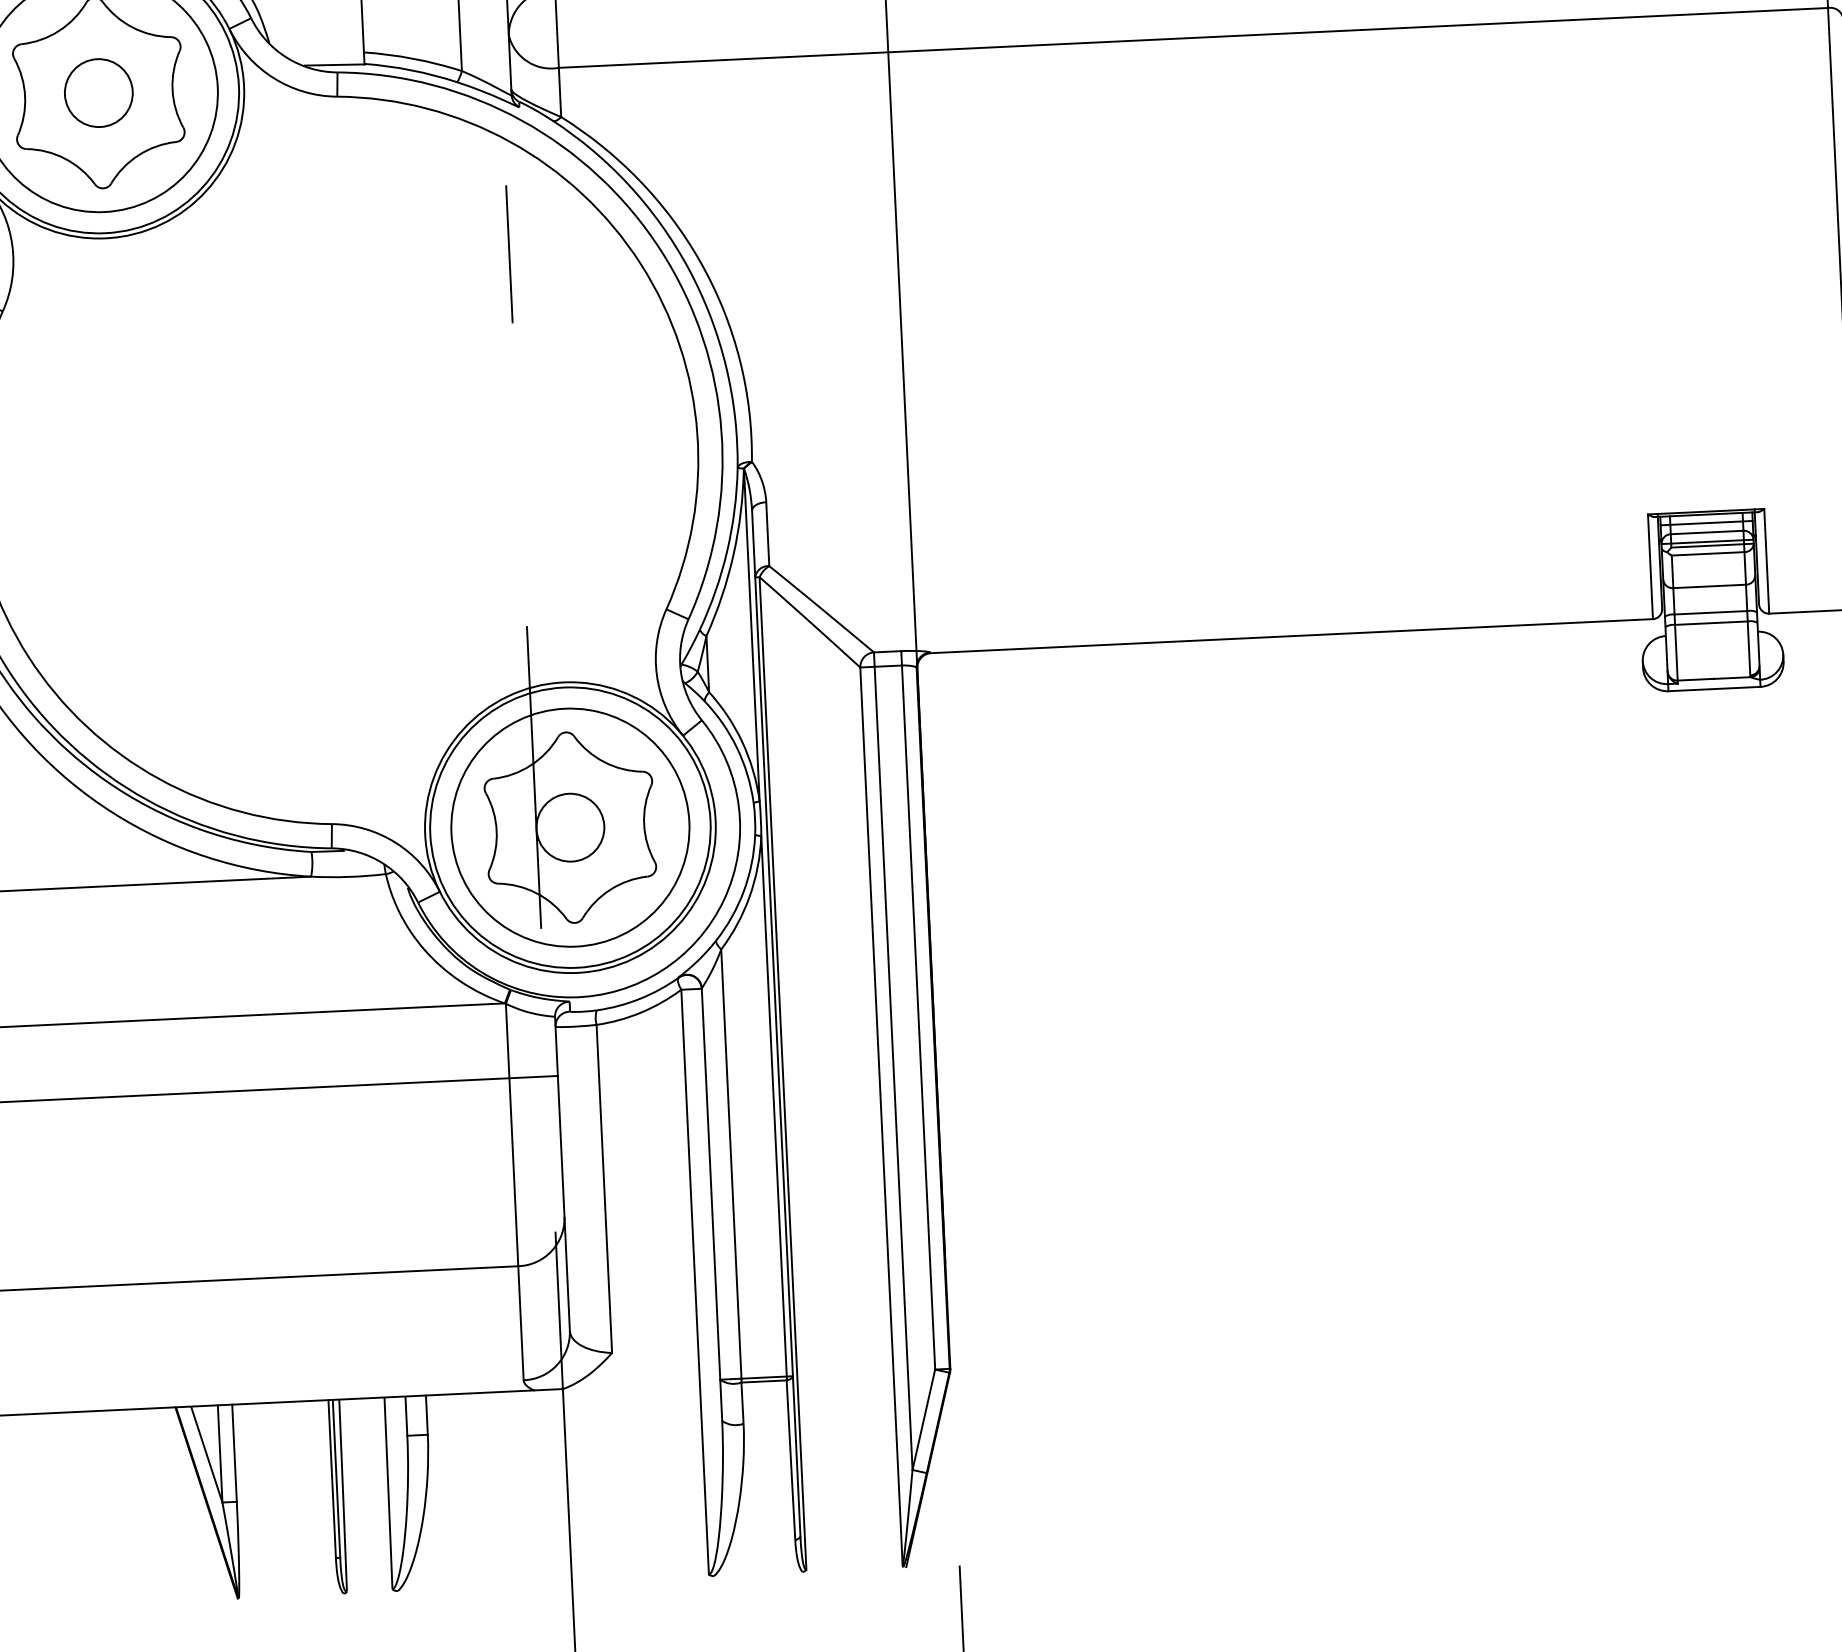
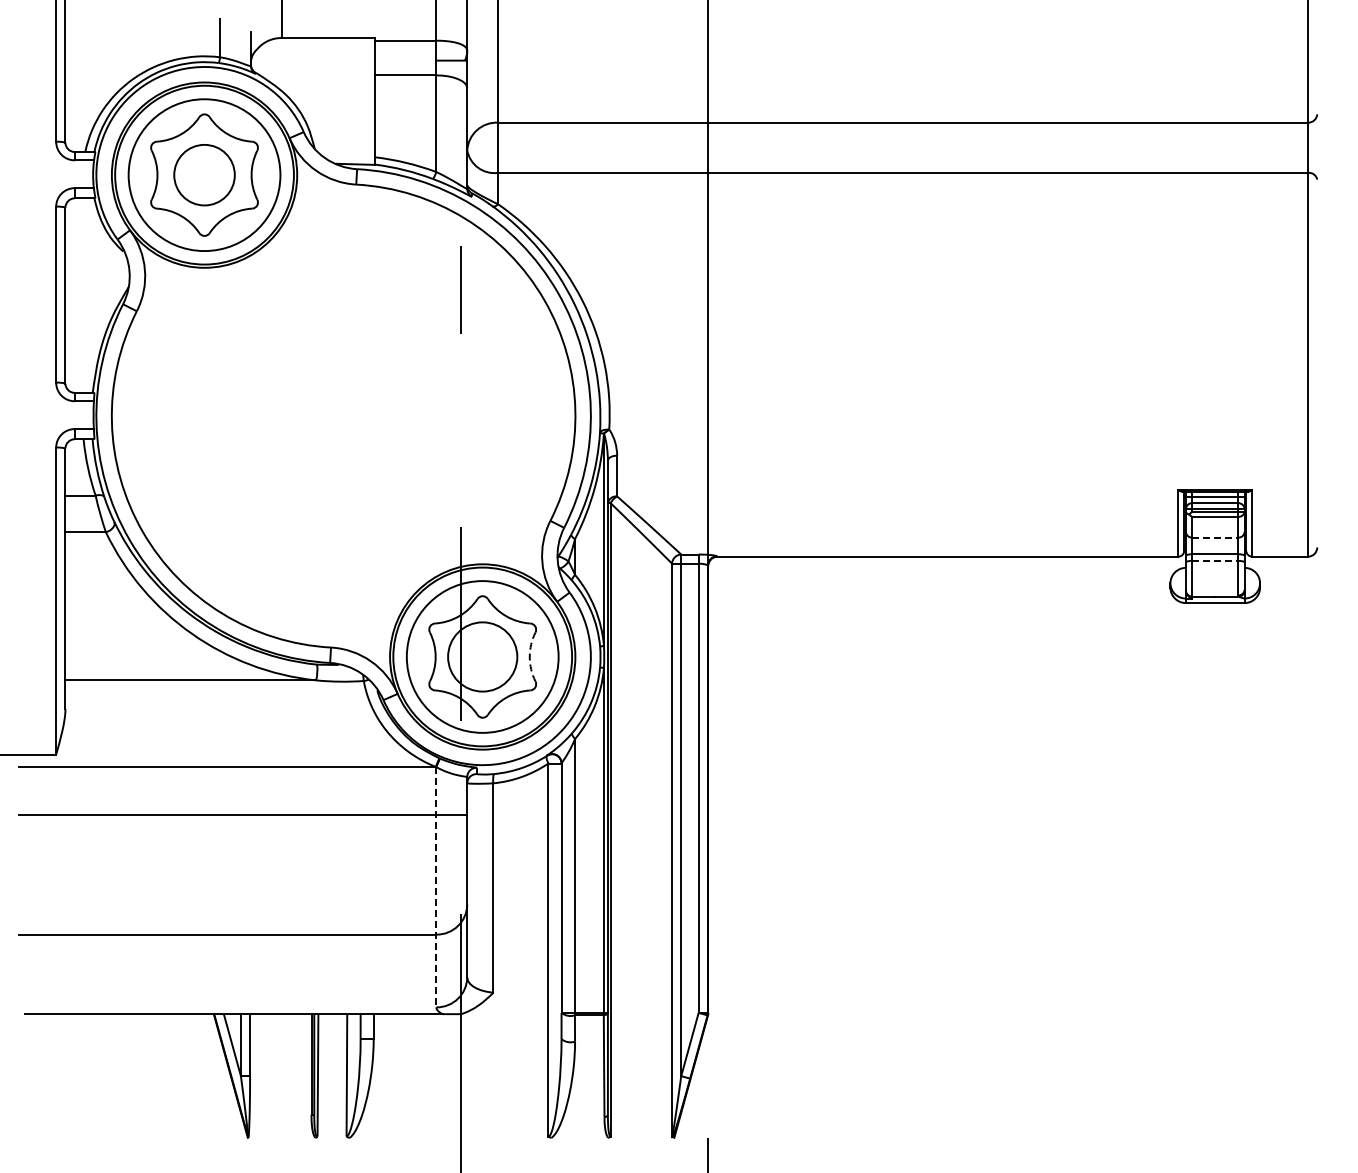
circle: (98, 92) -> (204, 174), size x1.4
line: (1710, 586) -> (1215, 537), solid -> dashed
line: (1711, 623) -> (1215, 561), solid -> dashed
arc: (643, 823) -> (529, 656), solid -> dashed
circle: (570, 826) -> (482, 656), size x1.6
line: (515, 1192) -> (436, 887), solid -> dashed

